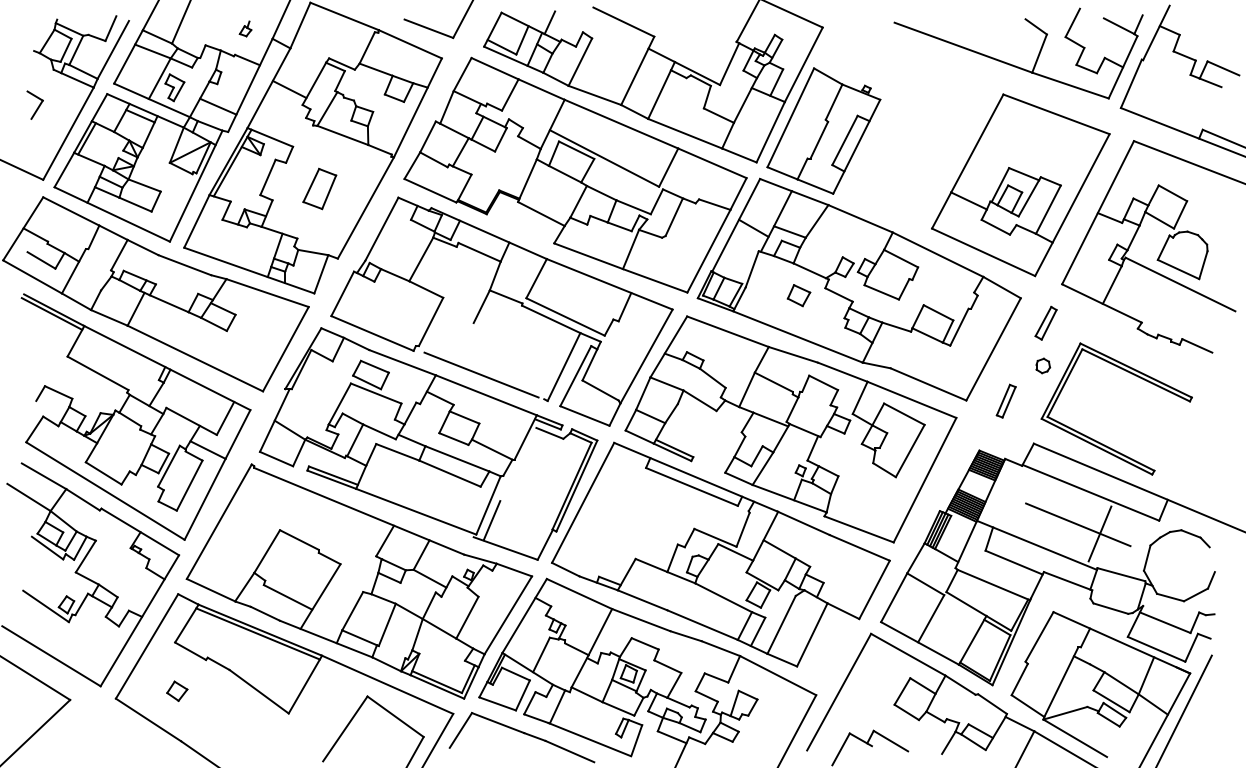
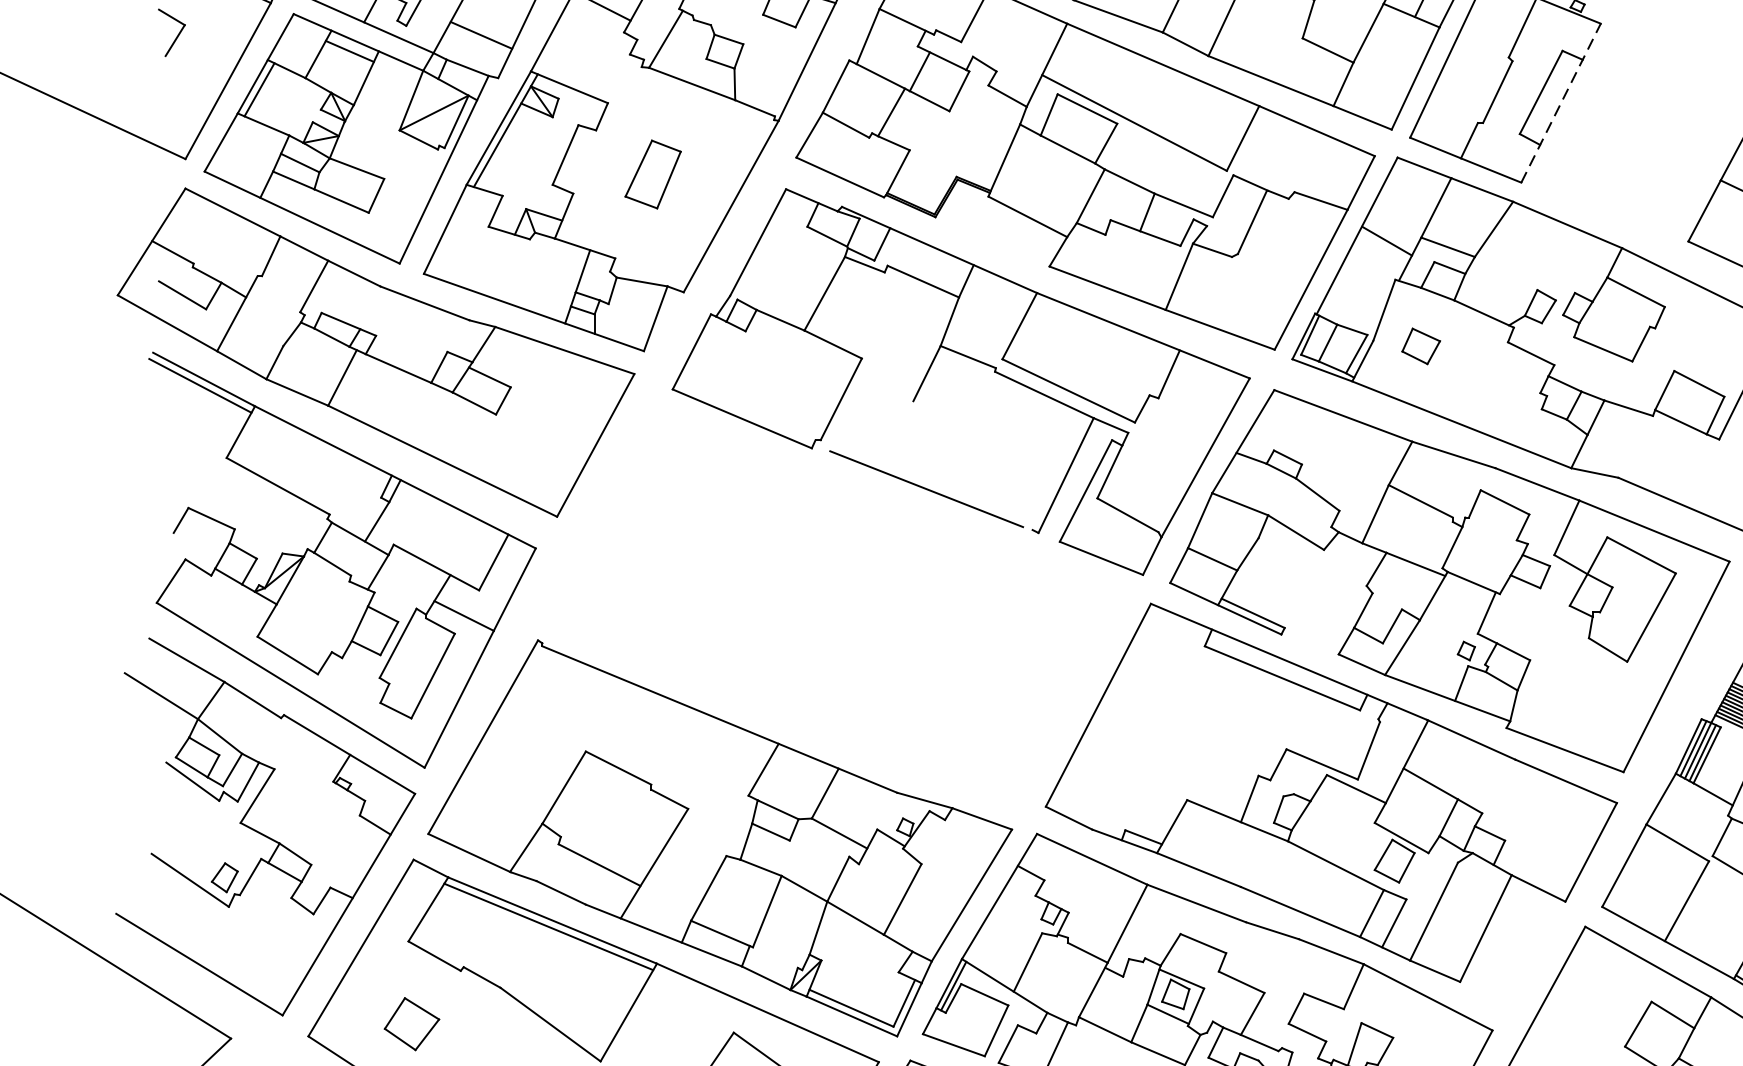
line: (856, 146) -> (1560, 102), solid -> dashed
part: (798, 295) -> (1420, 346), moved
part: (428, 443) -> (836, 604), removed
part: (177, 690) -> (412, 1022), size x1.6

